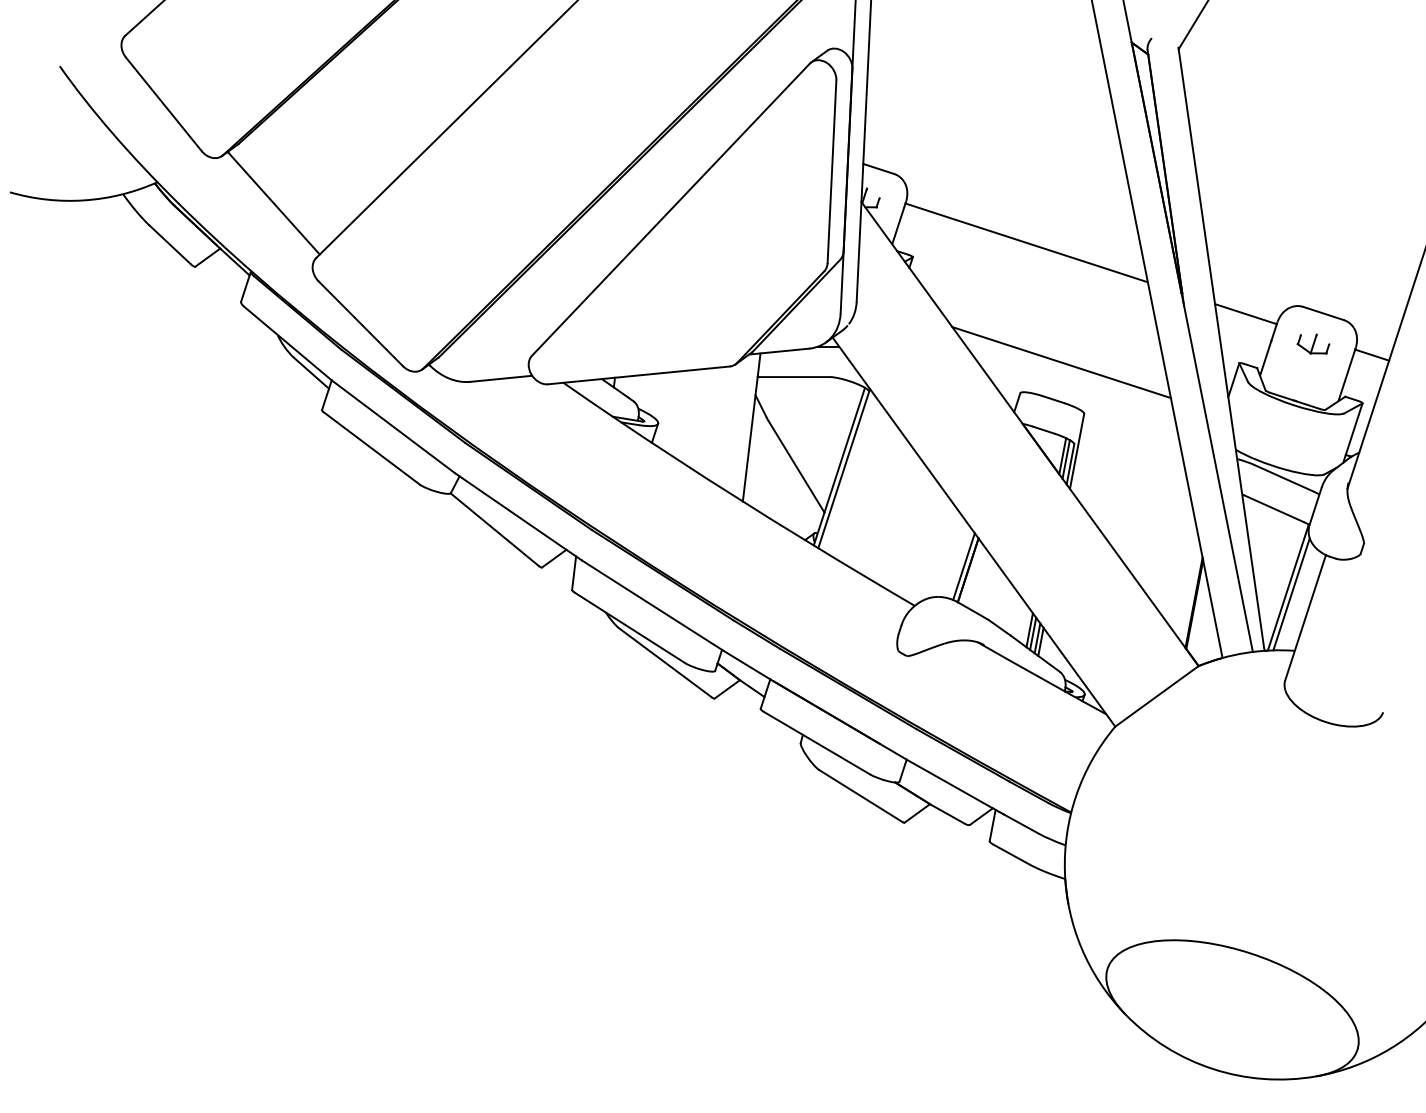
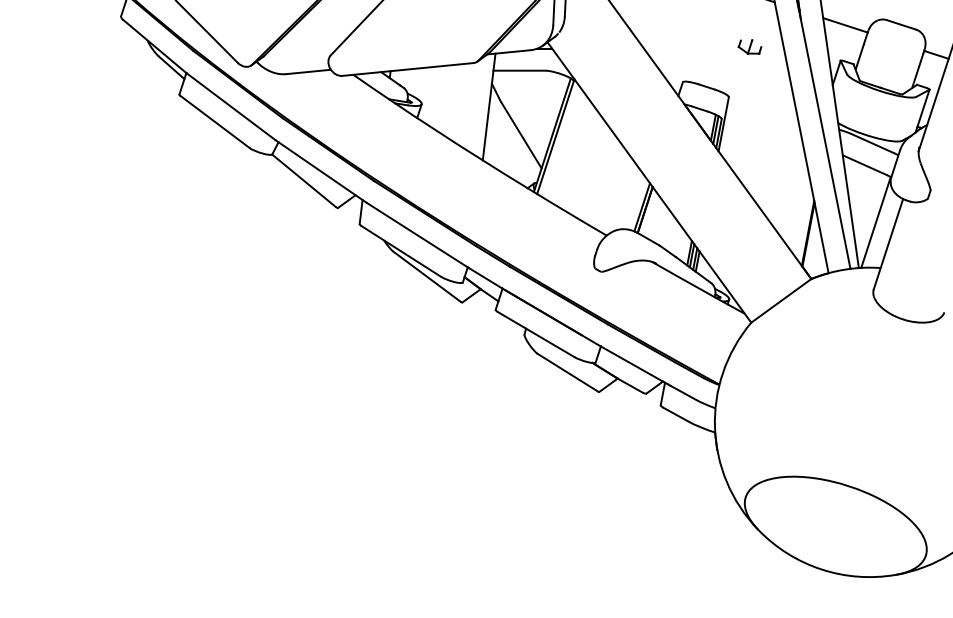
part: (1313, 343) -> (749, 46), moved
line: (1061, 362) -> (712, 60), removed
line: (1291, 594) -> (878, 227), removed

